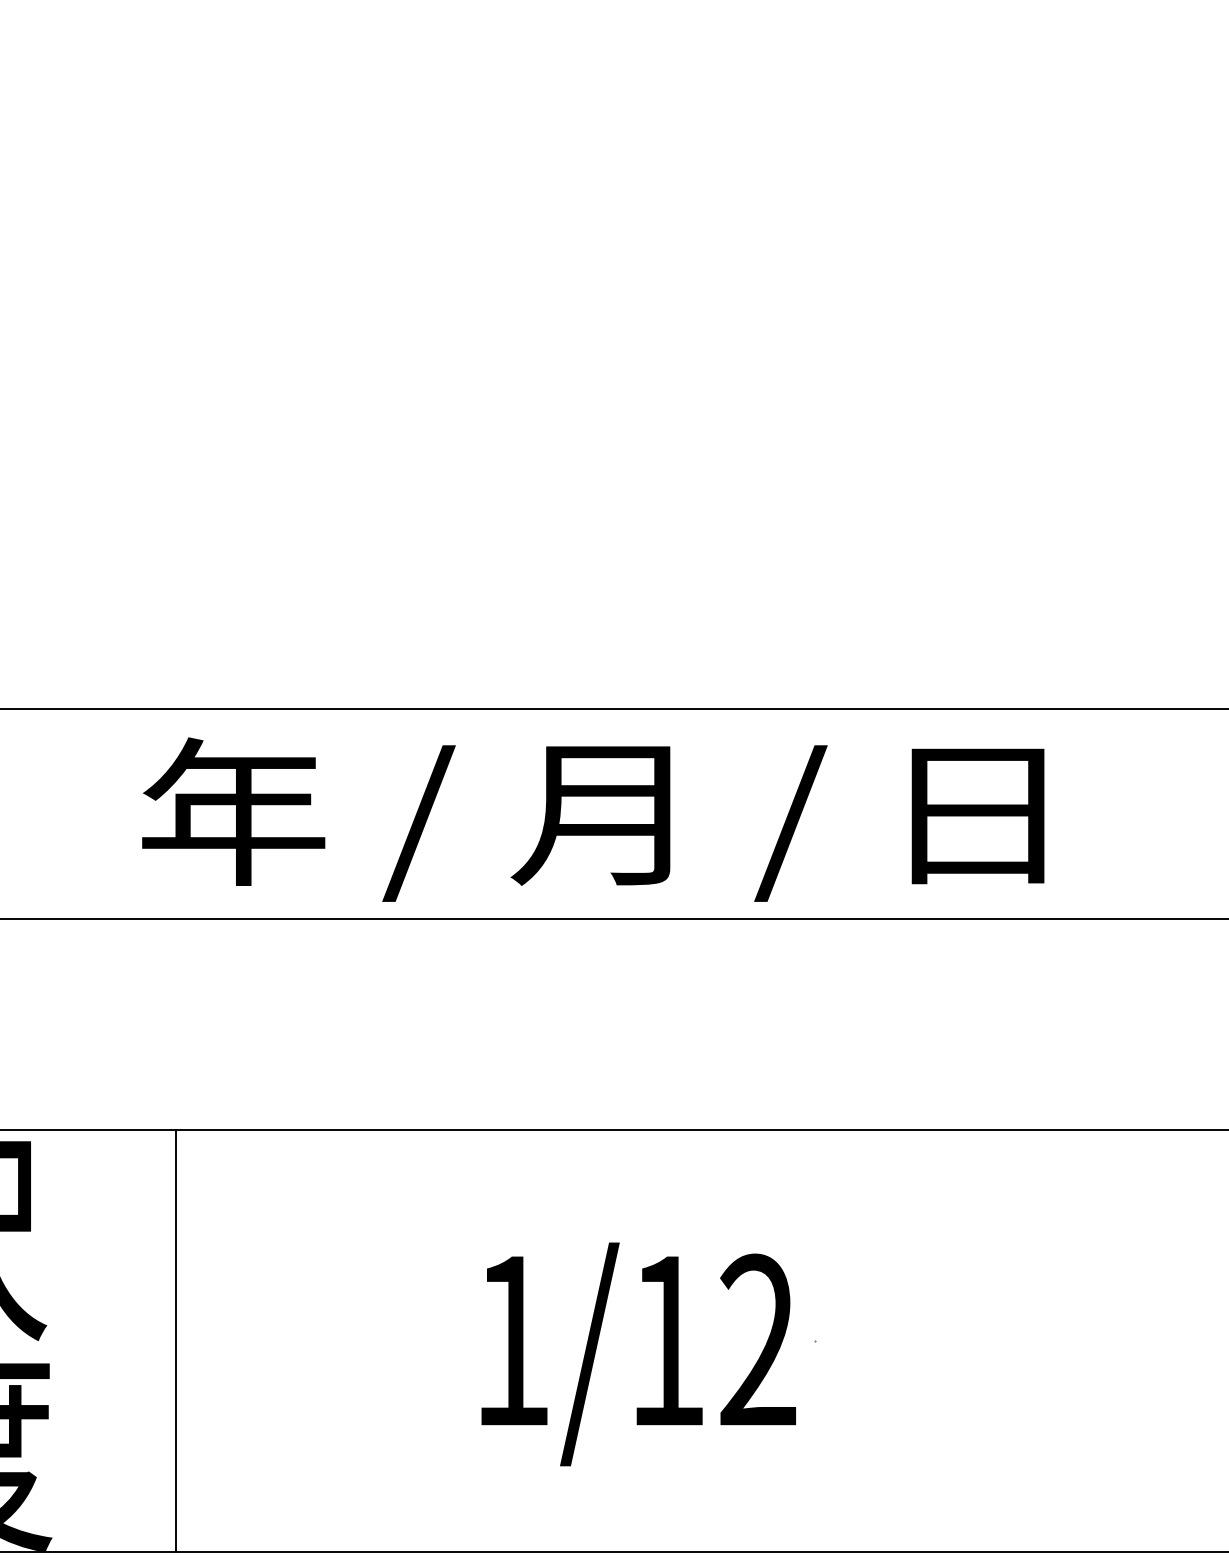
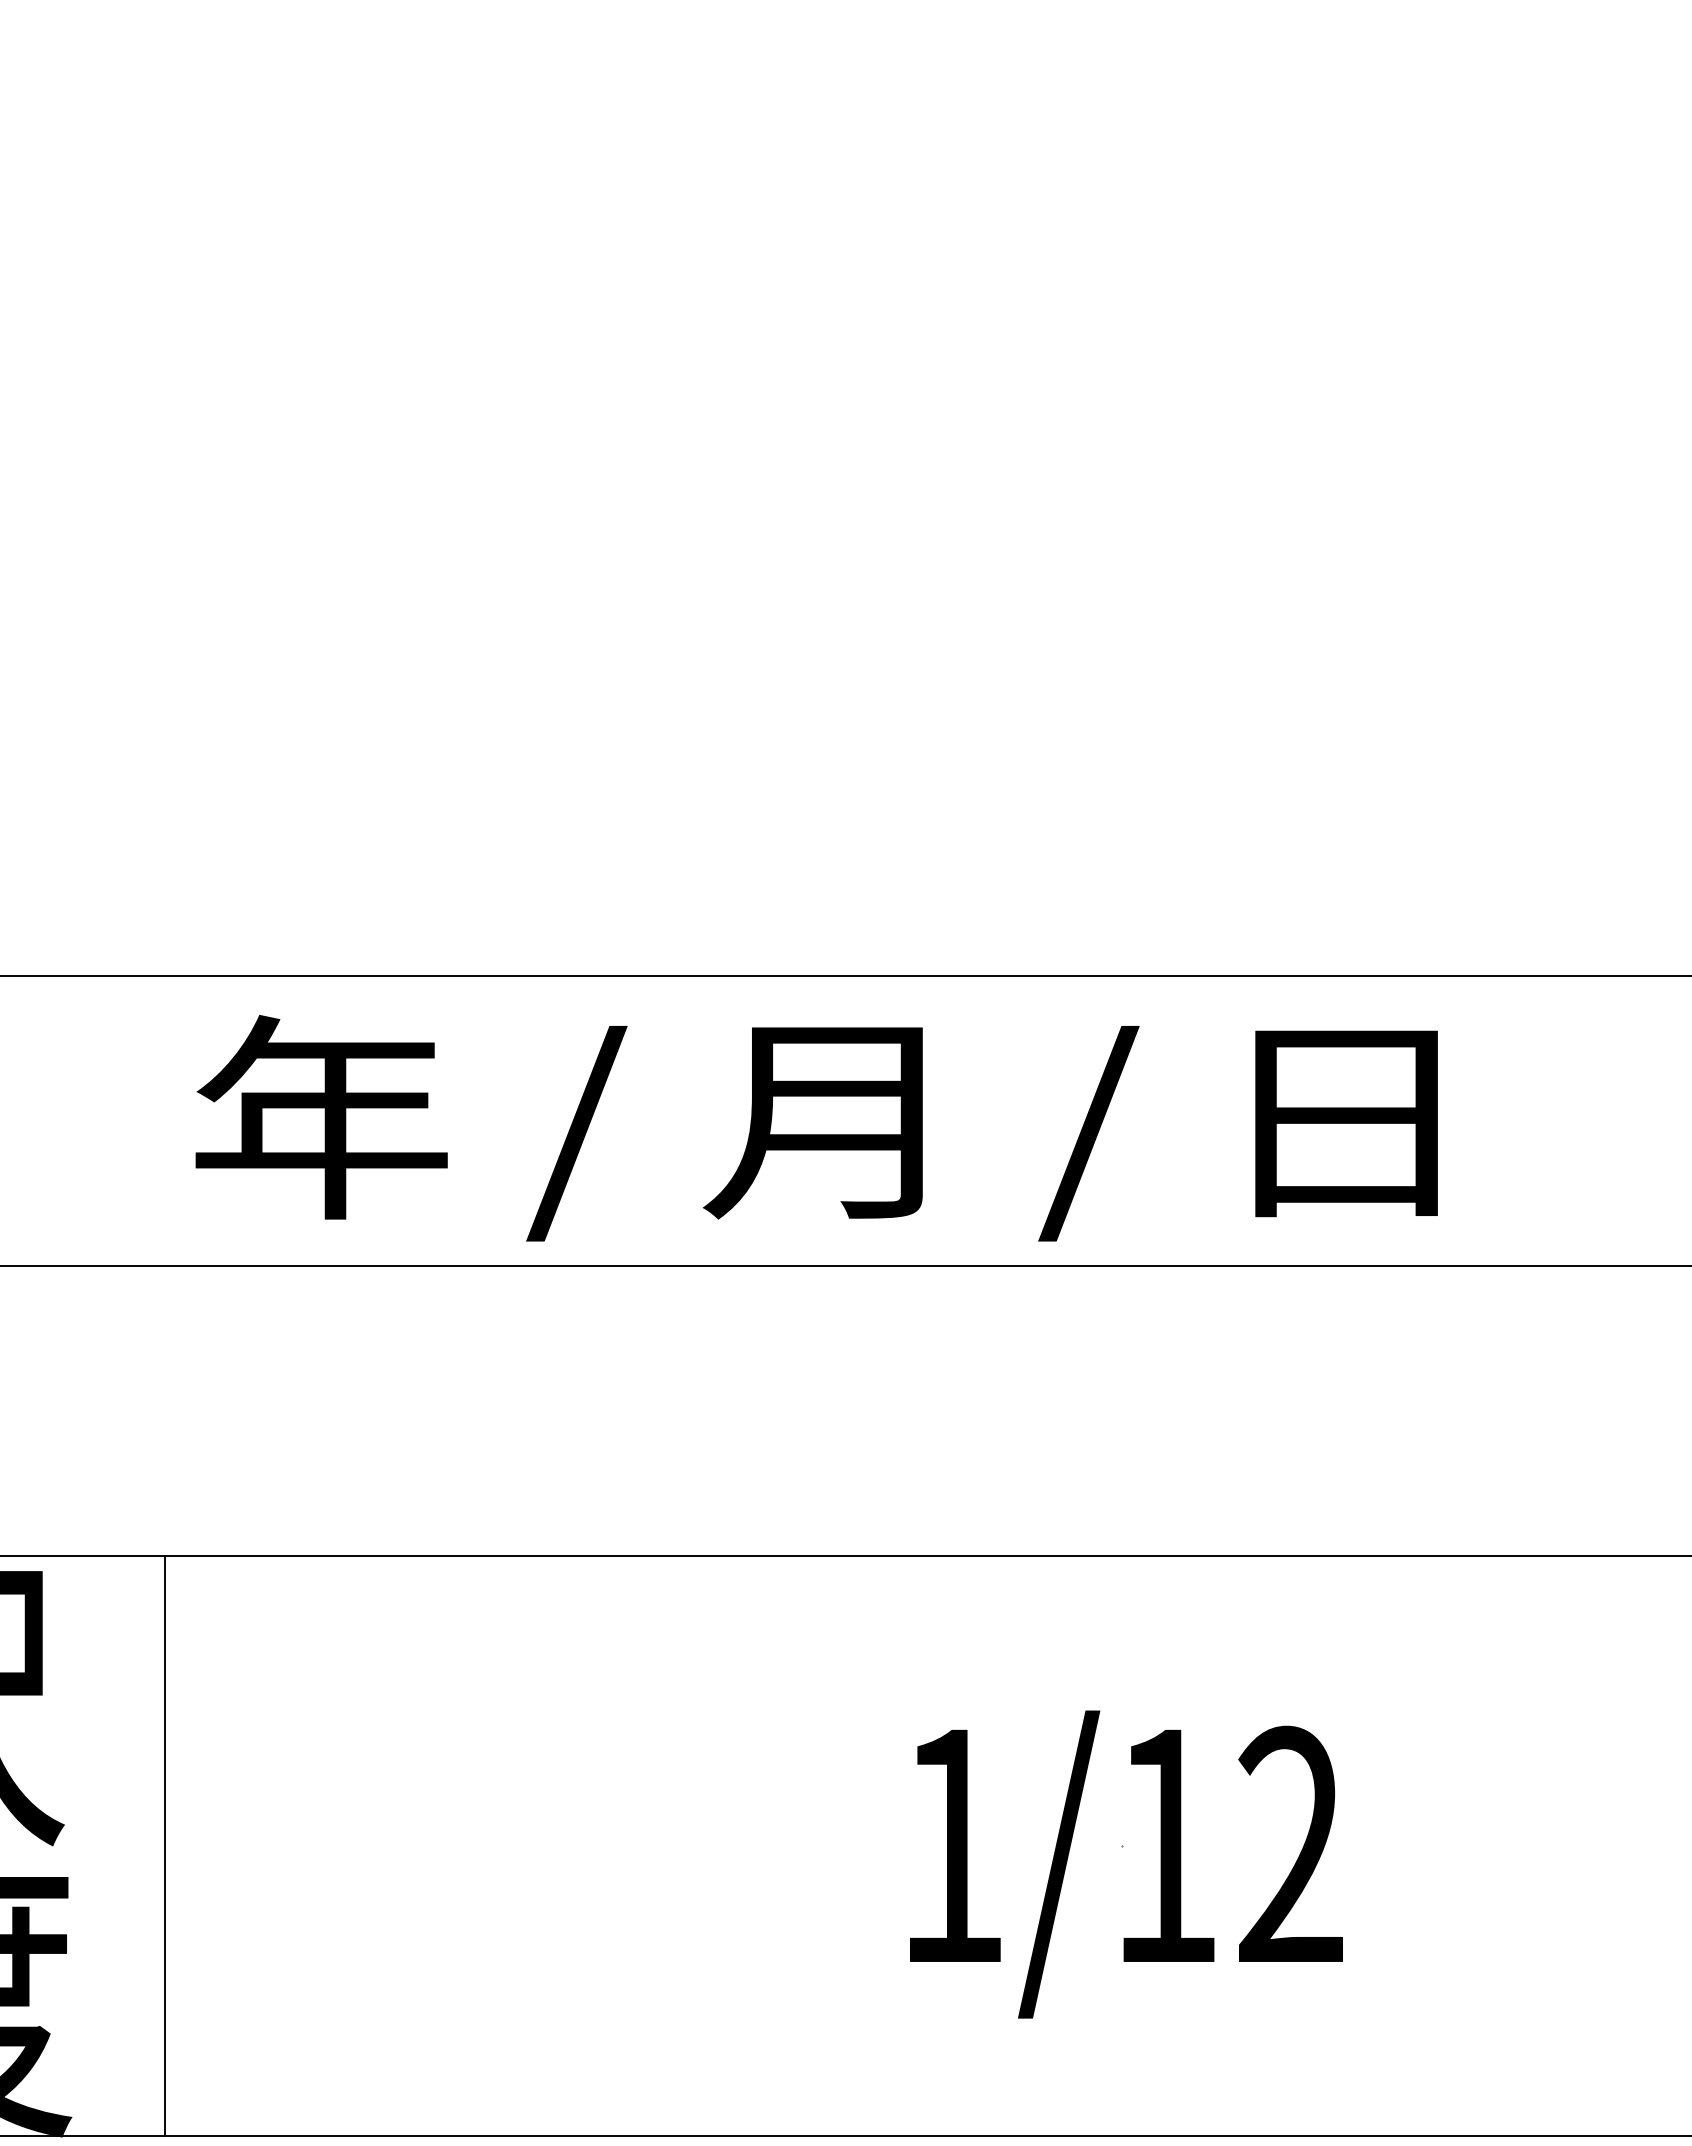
line: (176, 1340) -> (164, 1845), moved
text: (638, 1354) -> (1126, 1864), moved

